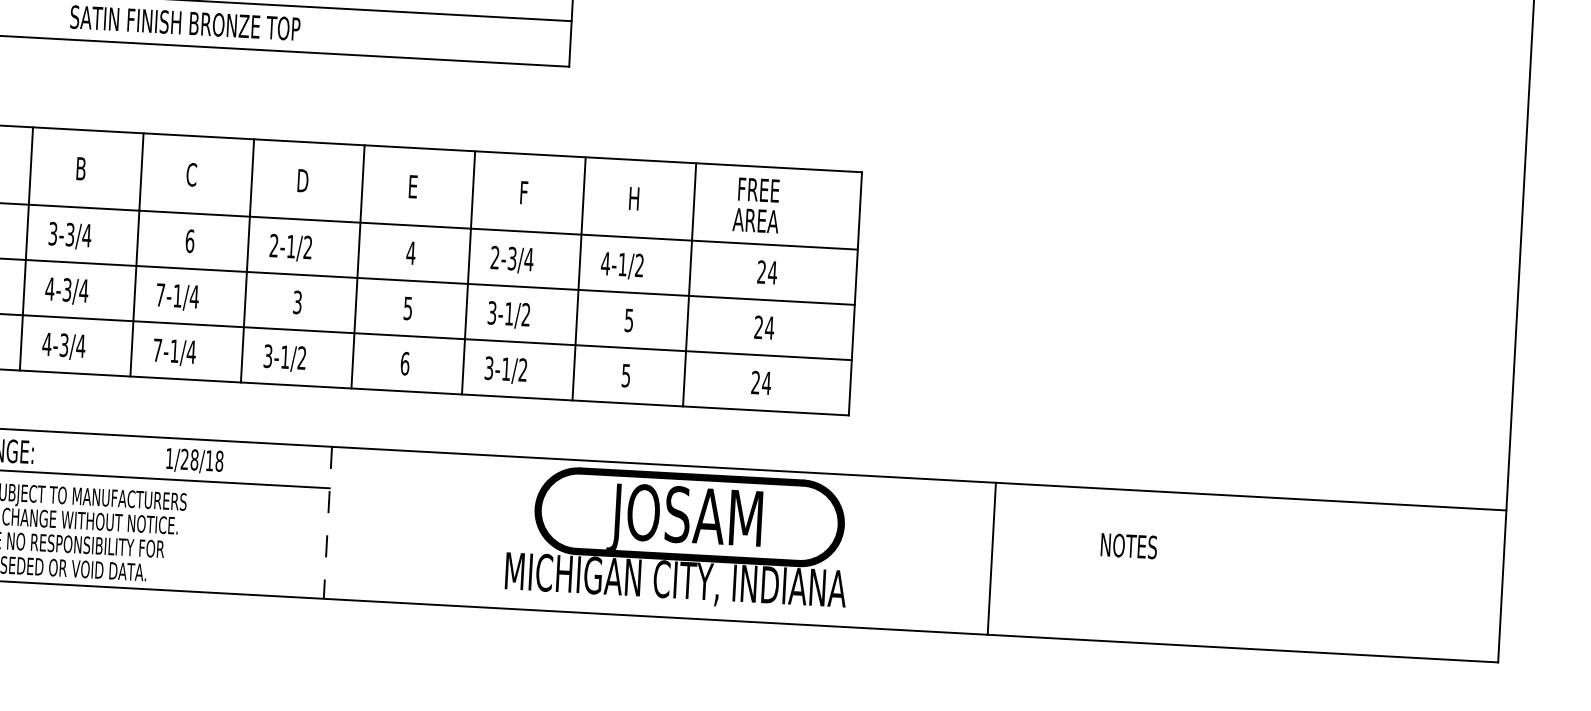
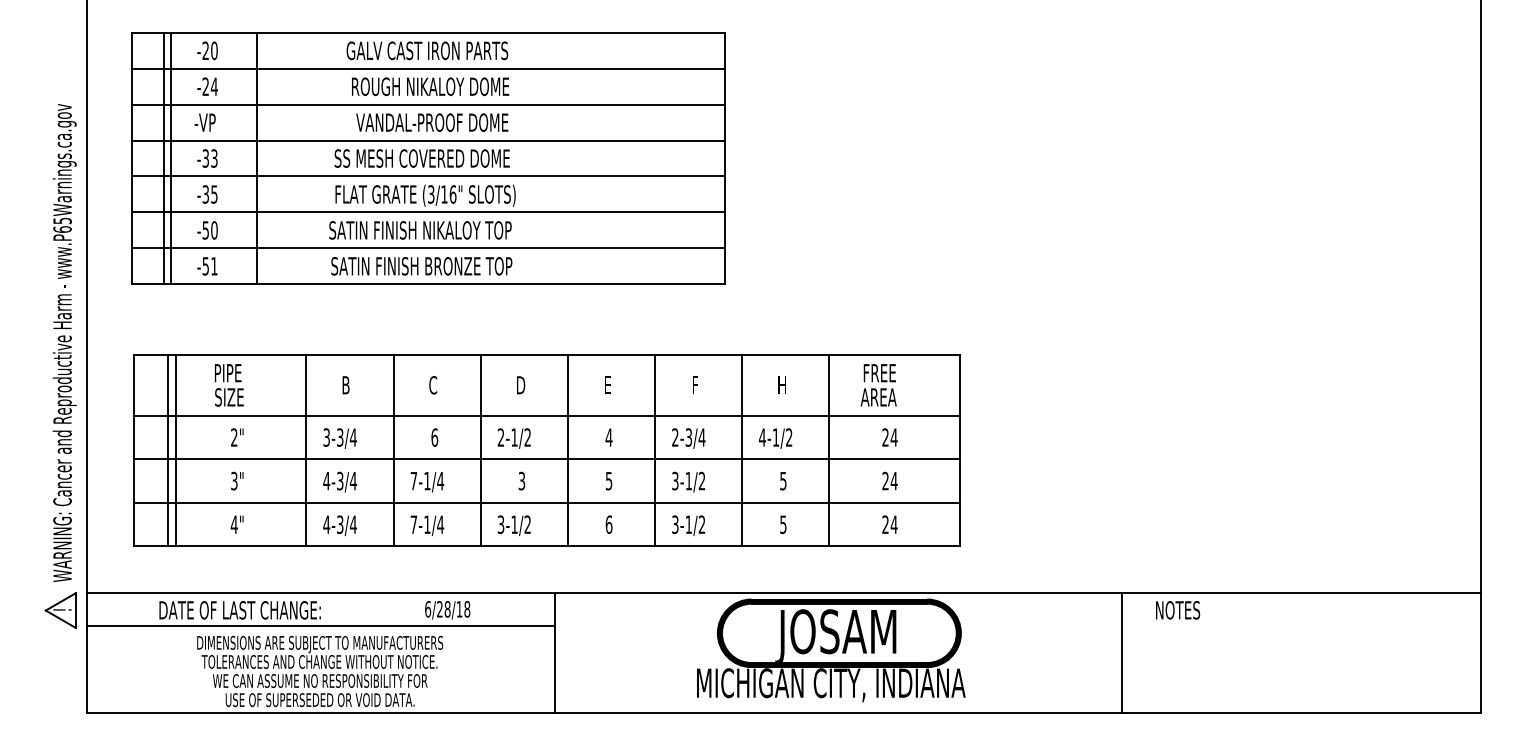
text: (170, 458) -> (428, 609), 1/28/18 -> 6/28/18
line: (328, 523) -> (555, 653), dashed -> solid
text: (1129, 546) -> (1178, 610), moved
line: (991, 559) -> (1121, 653), moved

